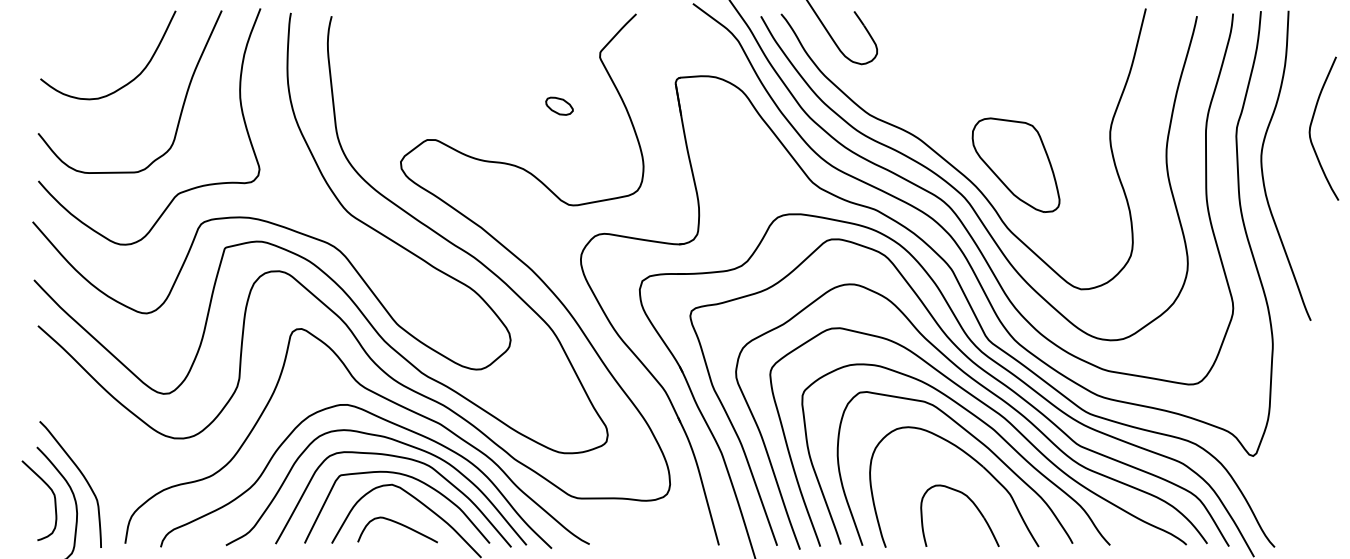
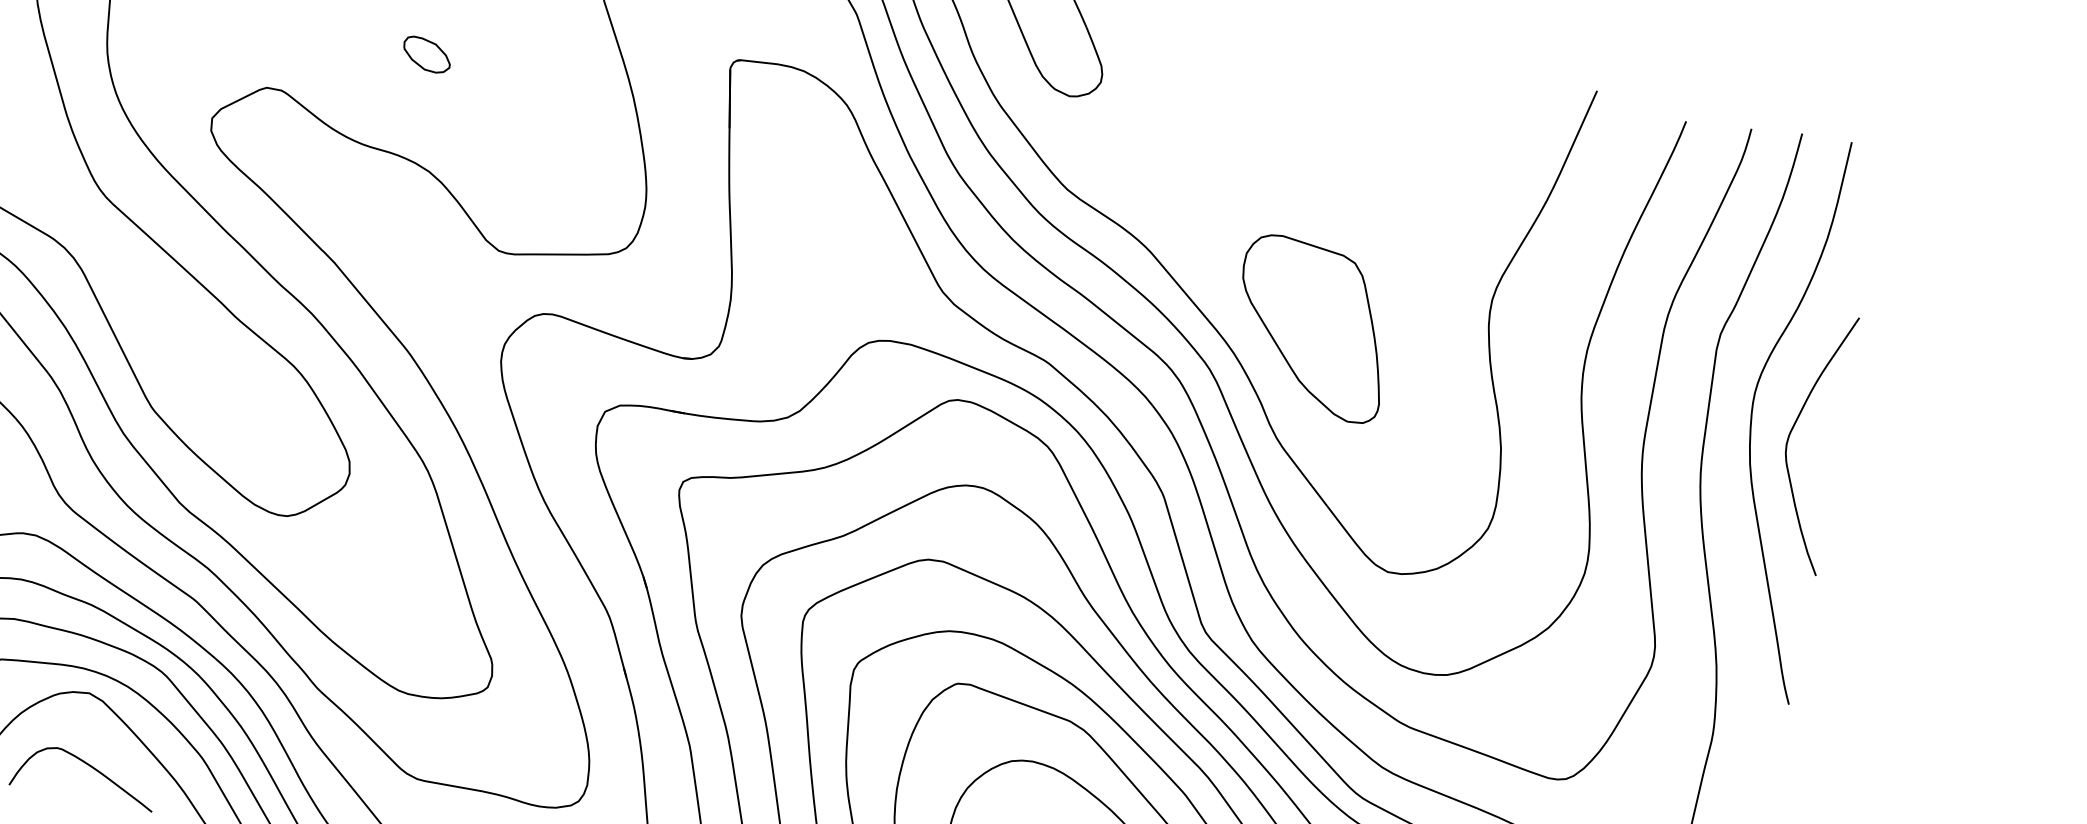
part: (559, 105) -> (427, 53), moved
curve: (1312, 123) -> (1794, 429), moved

